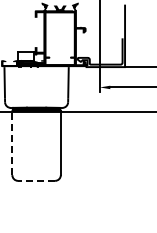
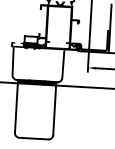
line: (12, 142) -> (16, 107), dashed -> solid
line: (36, 180) -> (33, 138), dashed -> solid

